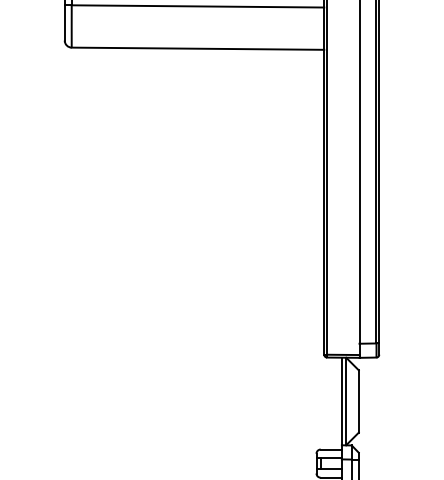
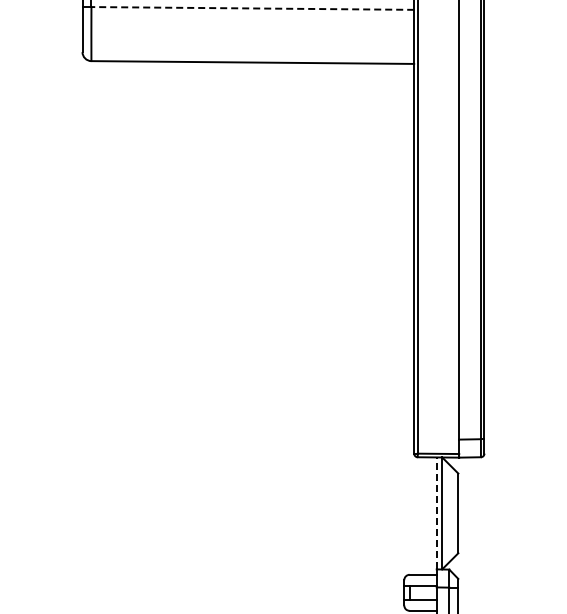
line: (197, 6) -> (252, 8), solid -> dashed
line: (341, 401) -> (436, 513), solid -> dashed

